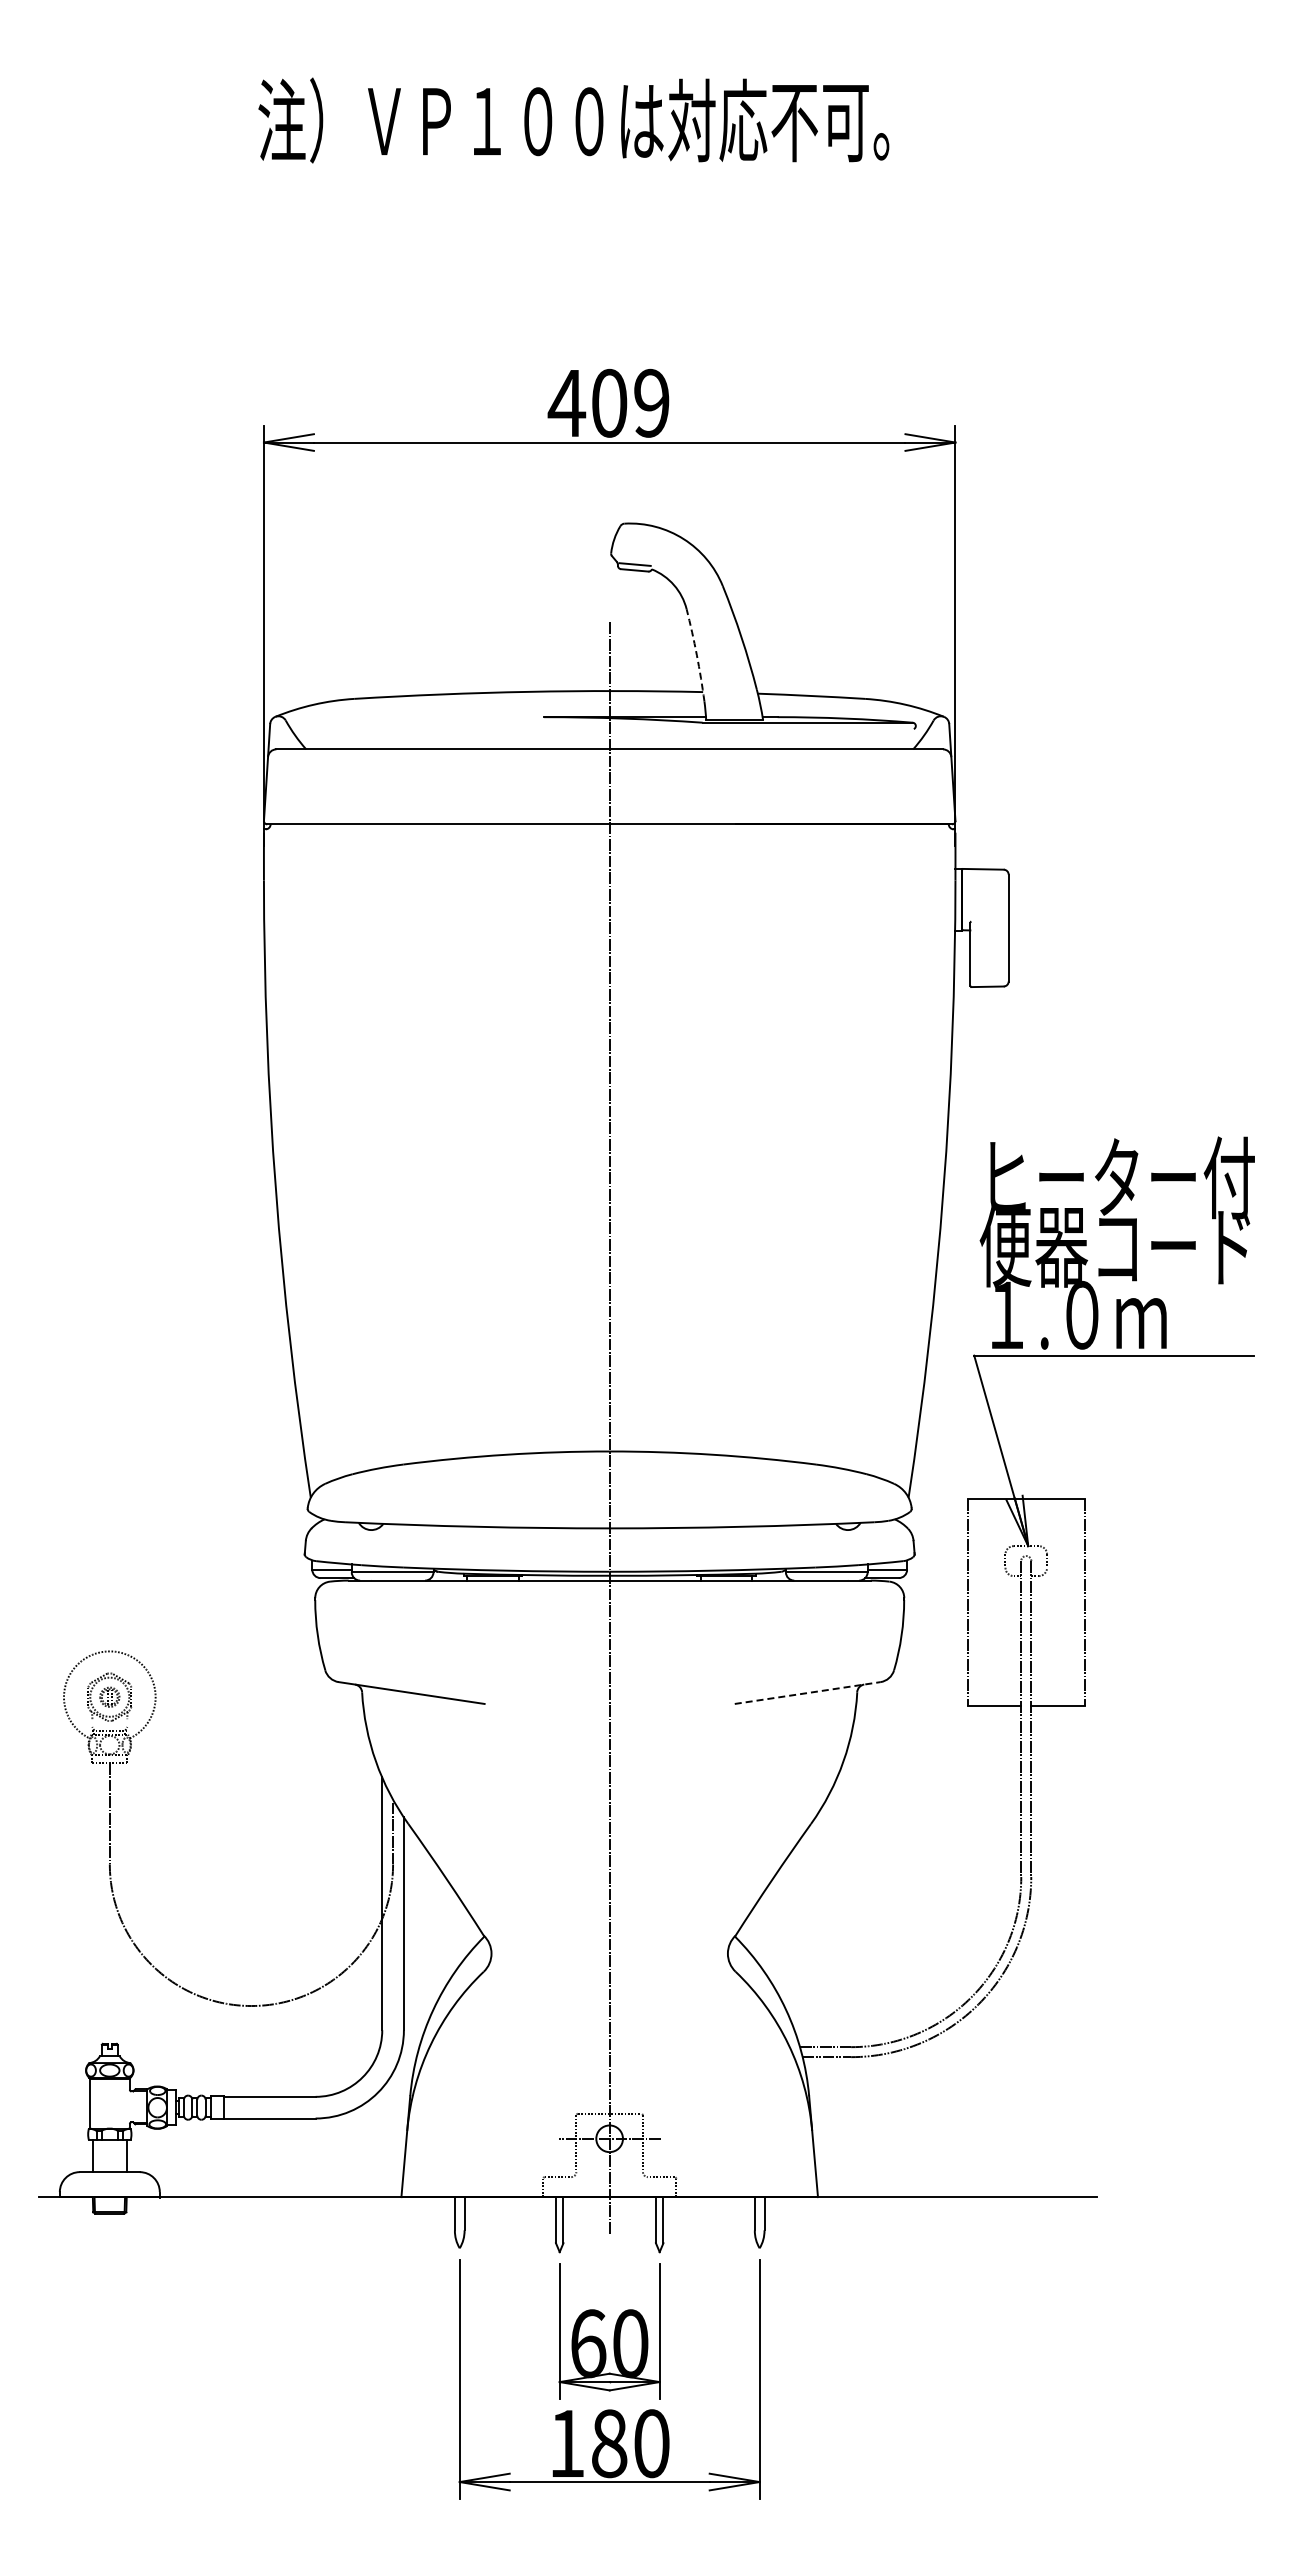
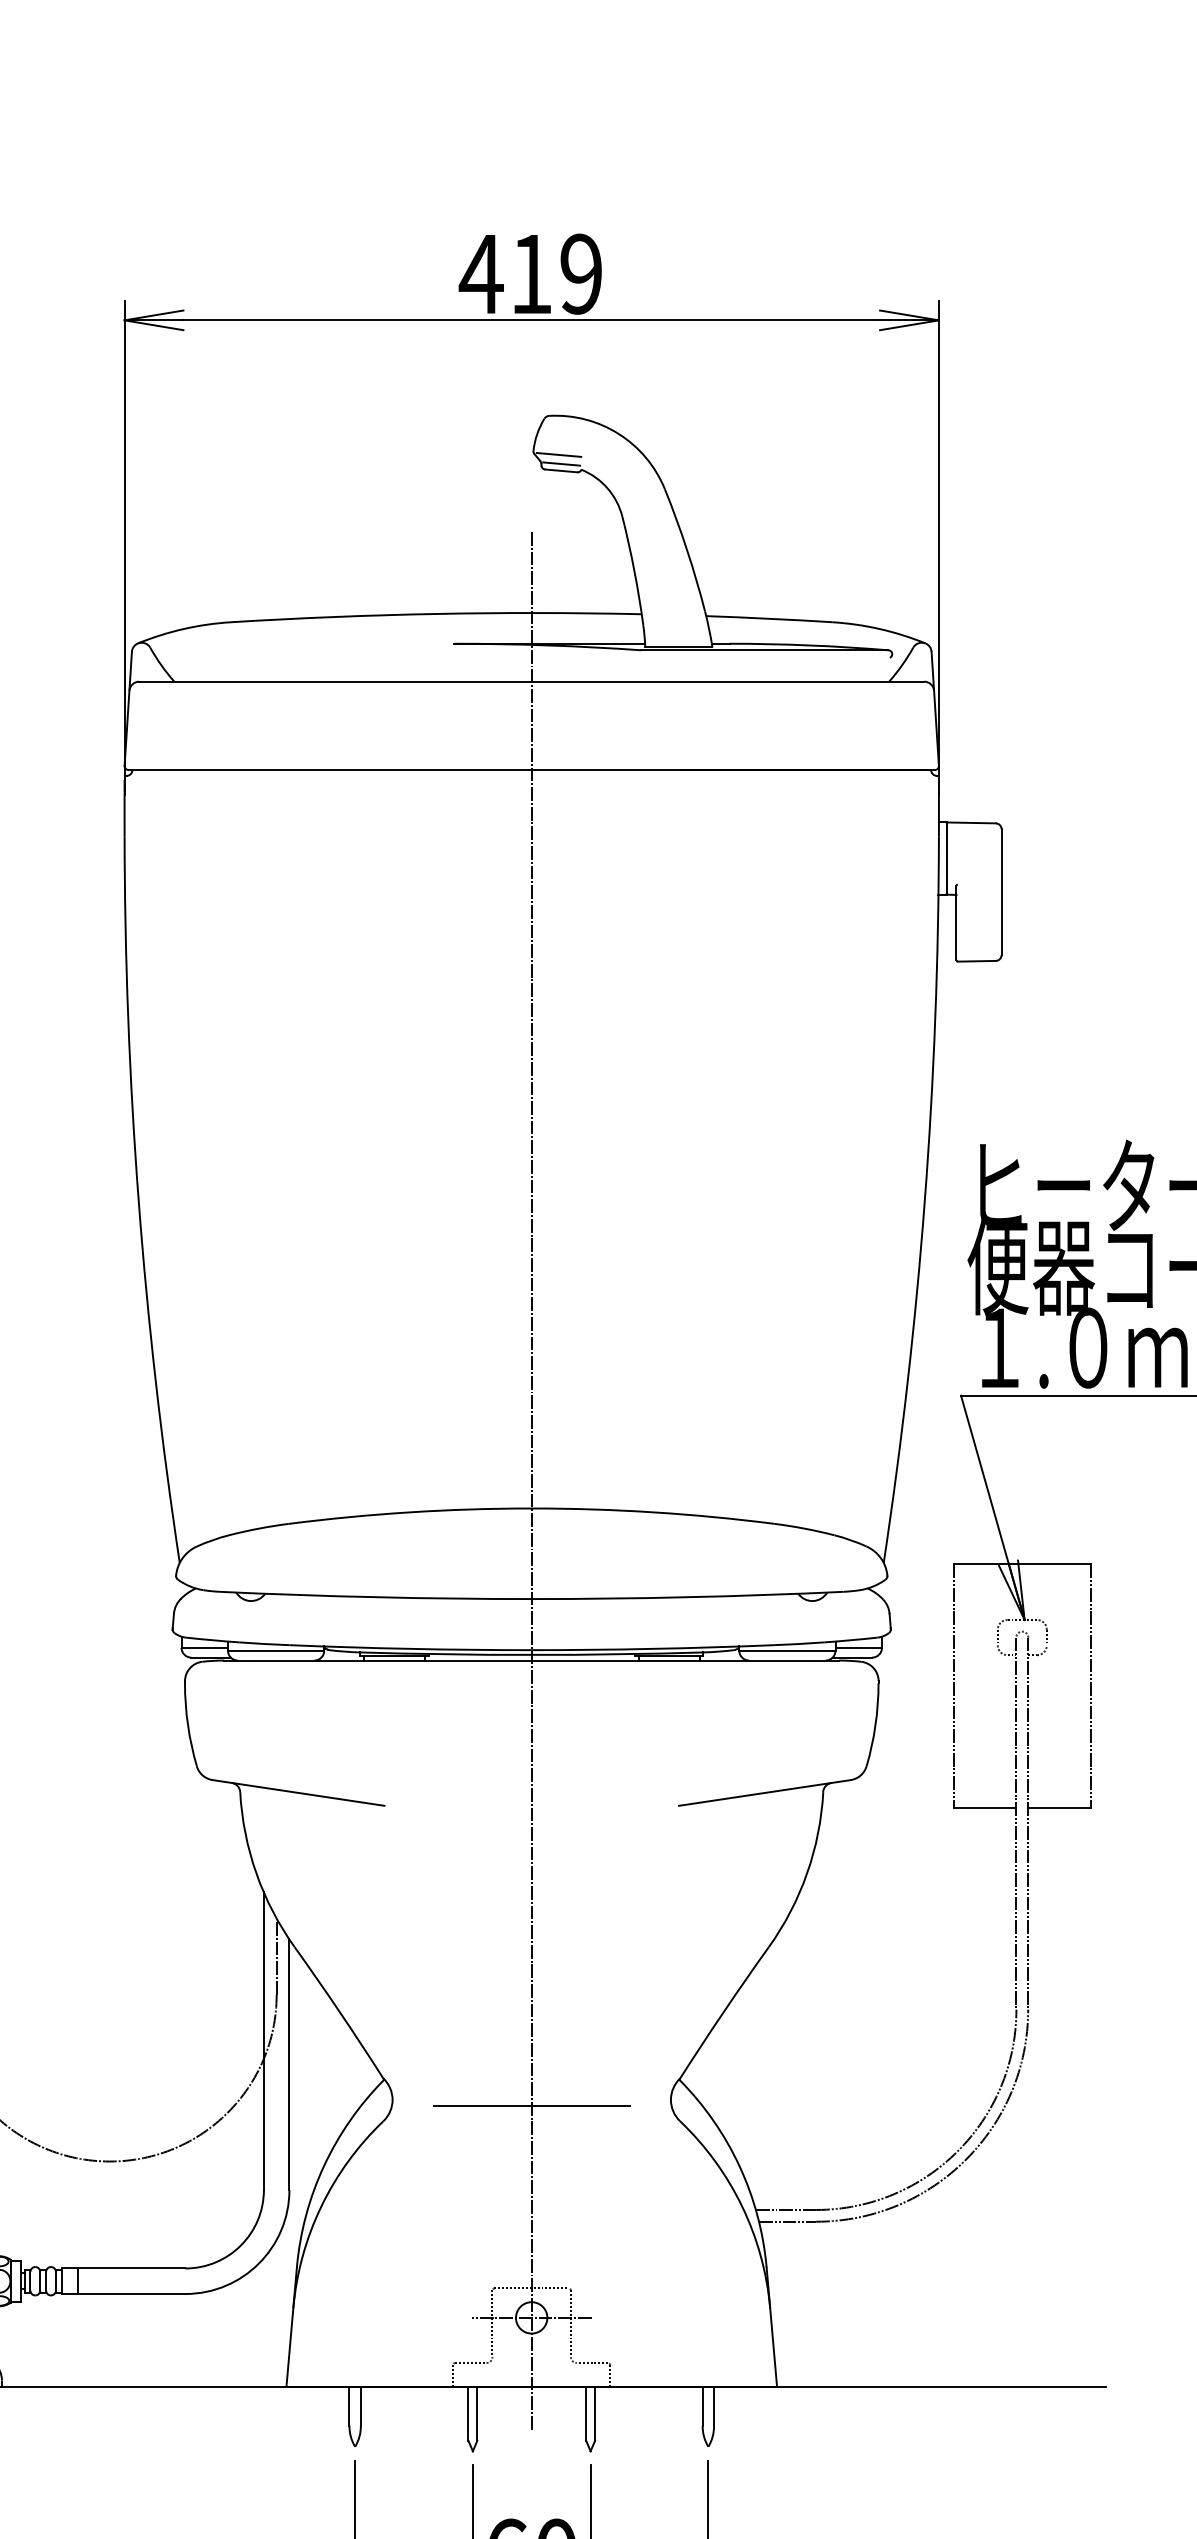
text: (609, 402) -> (531, 273), 409 -> 419
line: (632, 556) -> (558, 454), added
arc: (696, 655) -> (633, 571), dashed -> solid
line: (807, 1693) -> (764, 1793), dashed -> solid
line: (609, 1958) -> (531, 2105), added

